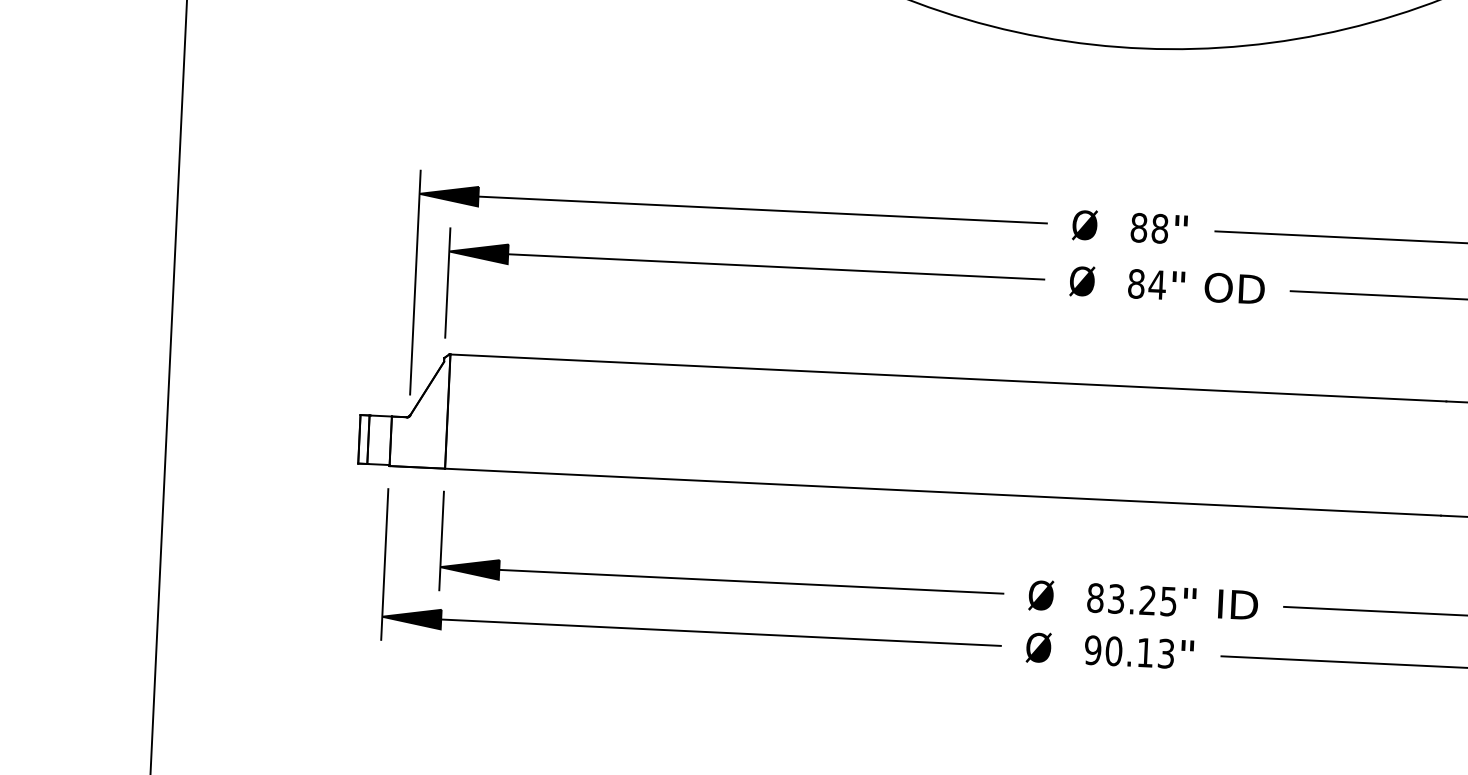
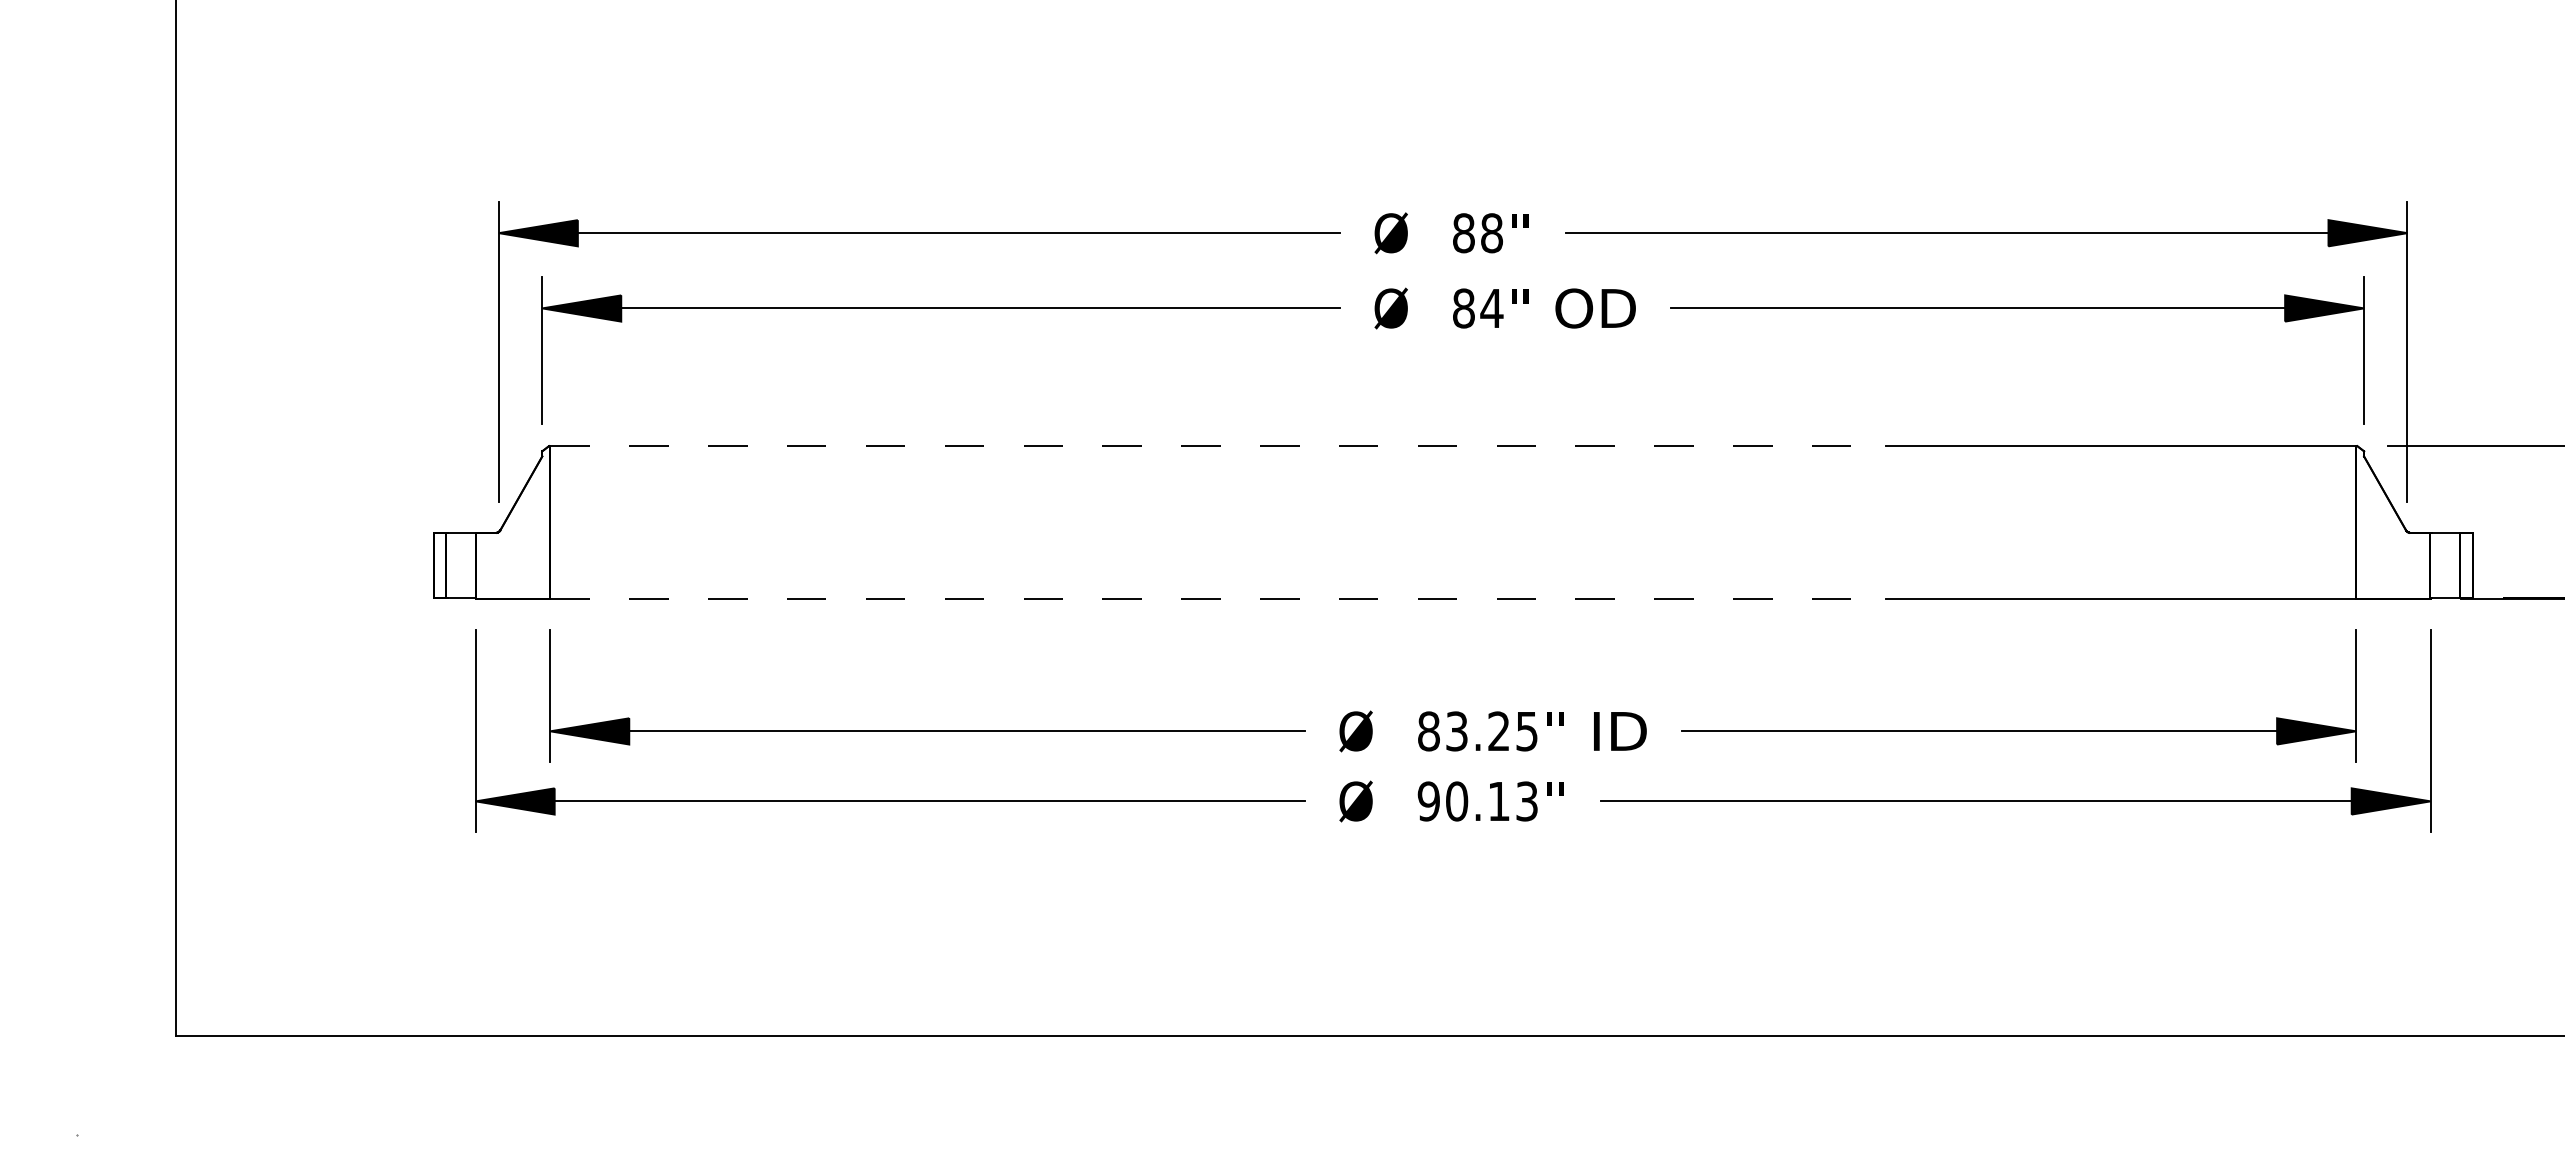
line: (948, 378) -> (1218, 446), solid -> dashed
line: (943, 492) -> (1218, 599), solid -> dashed

